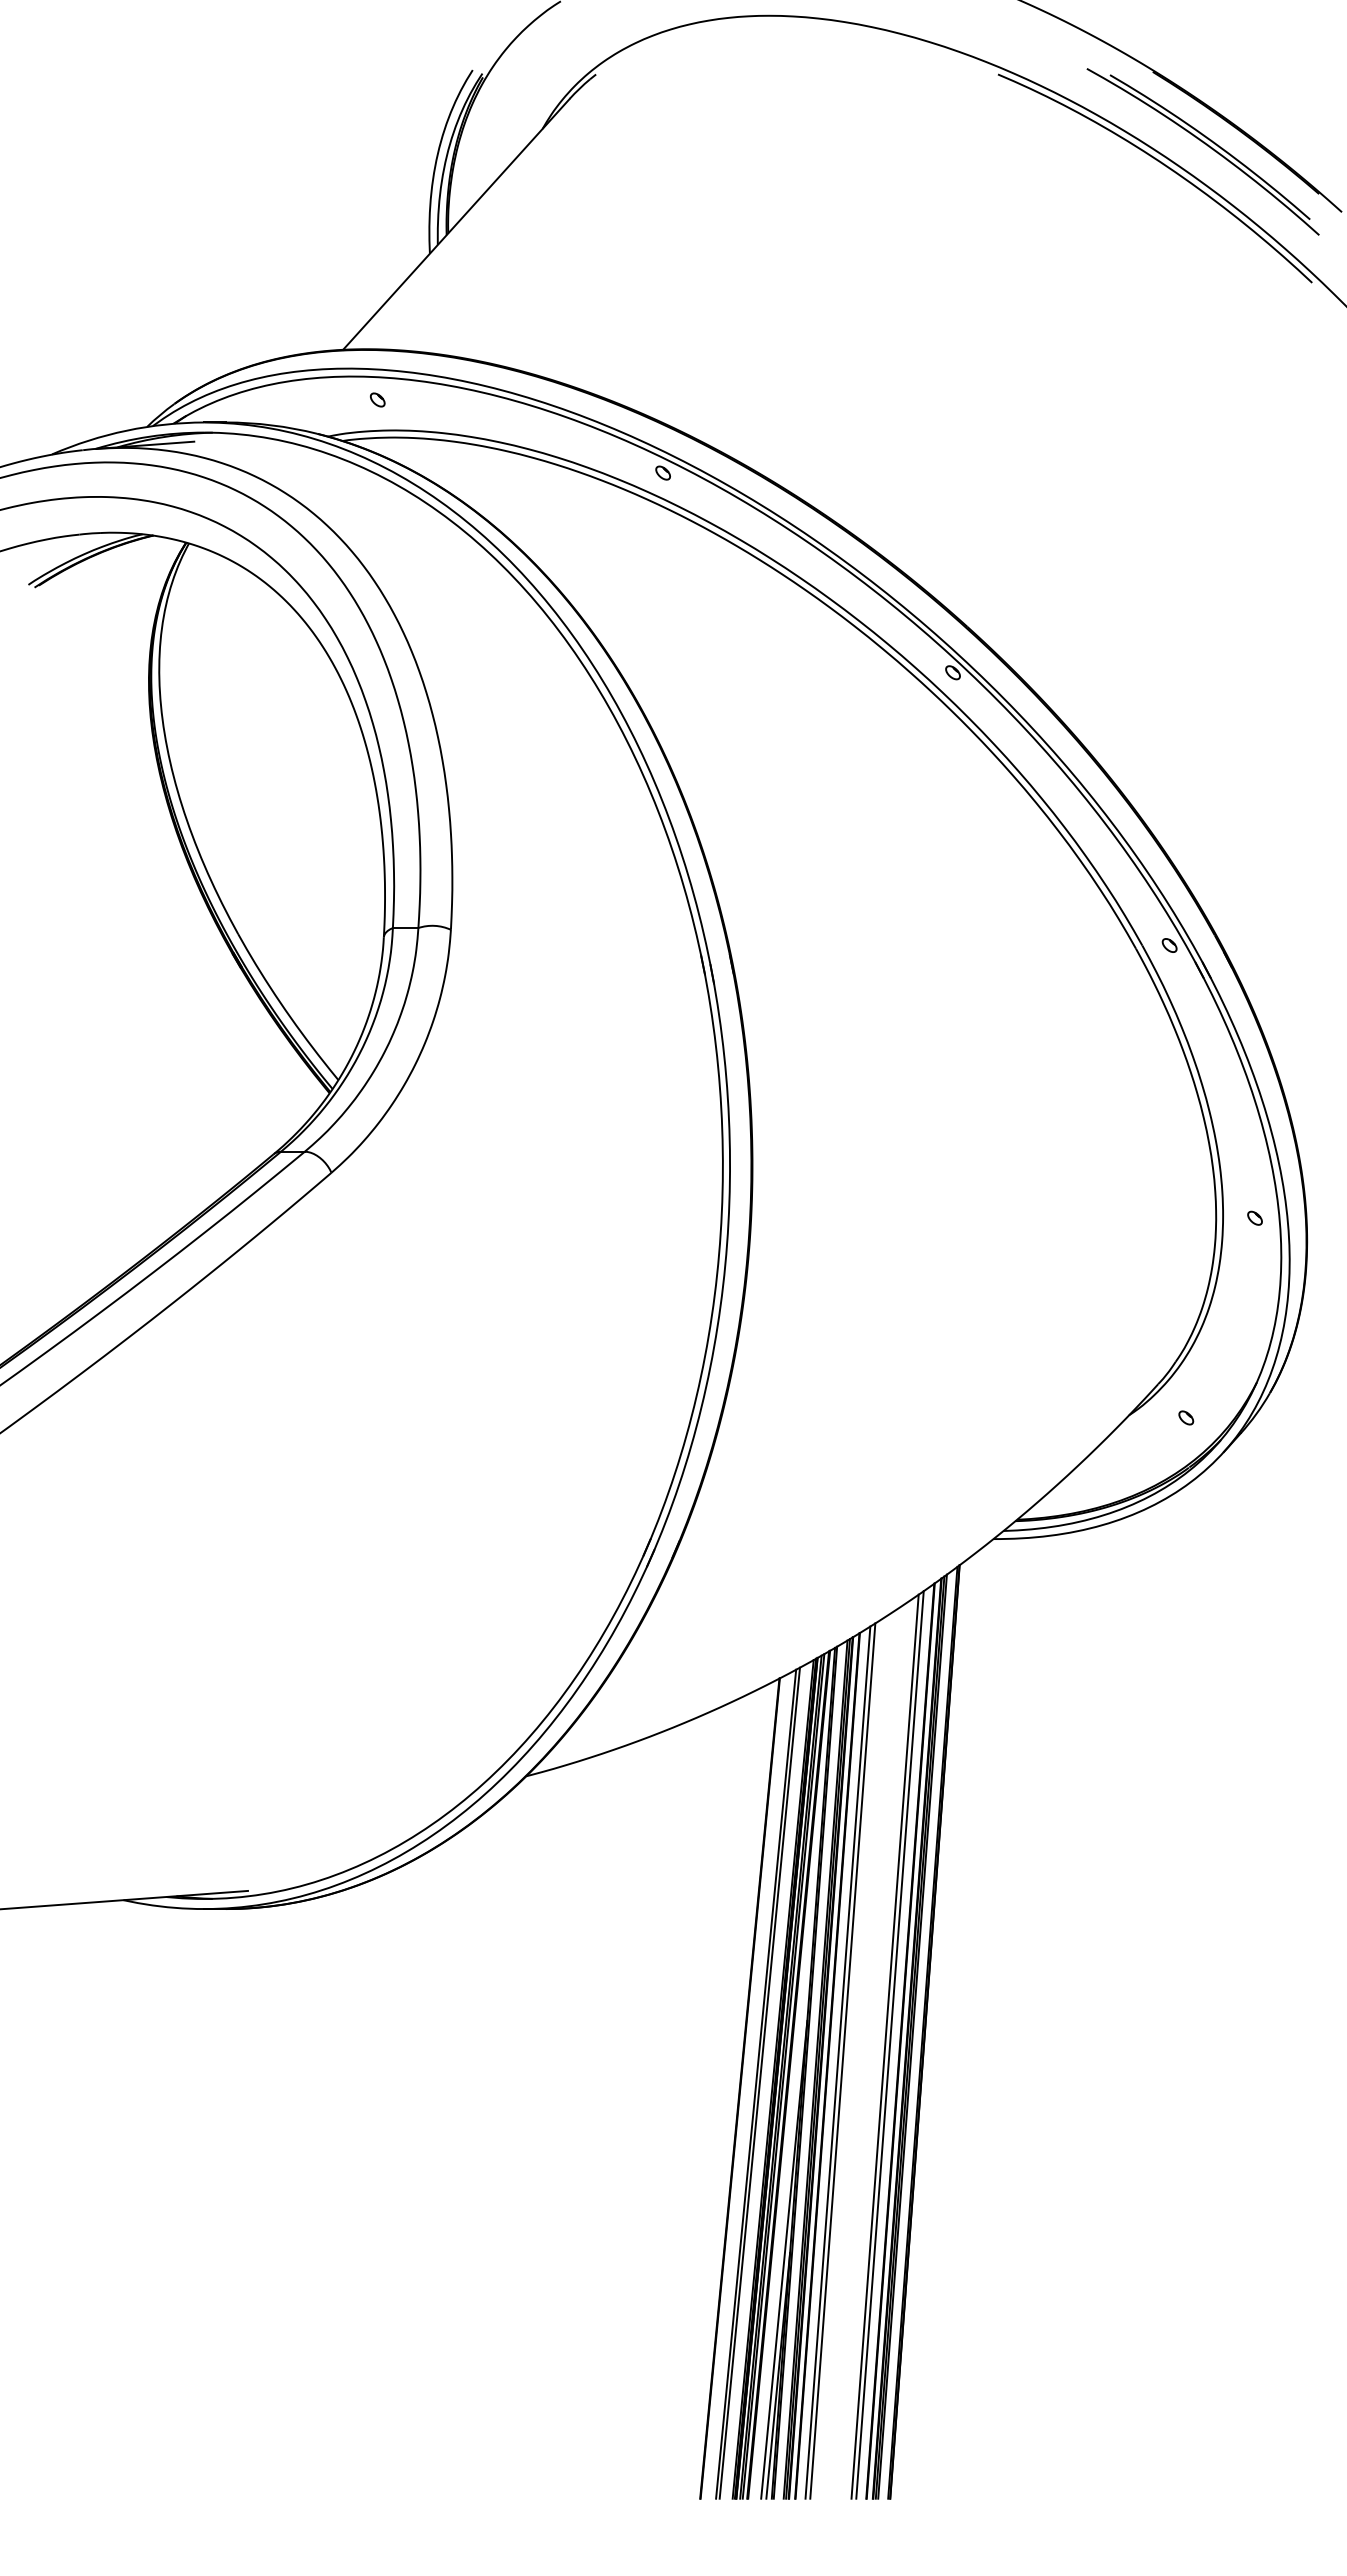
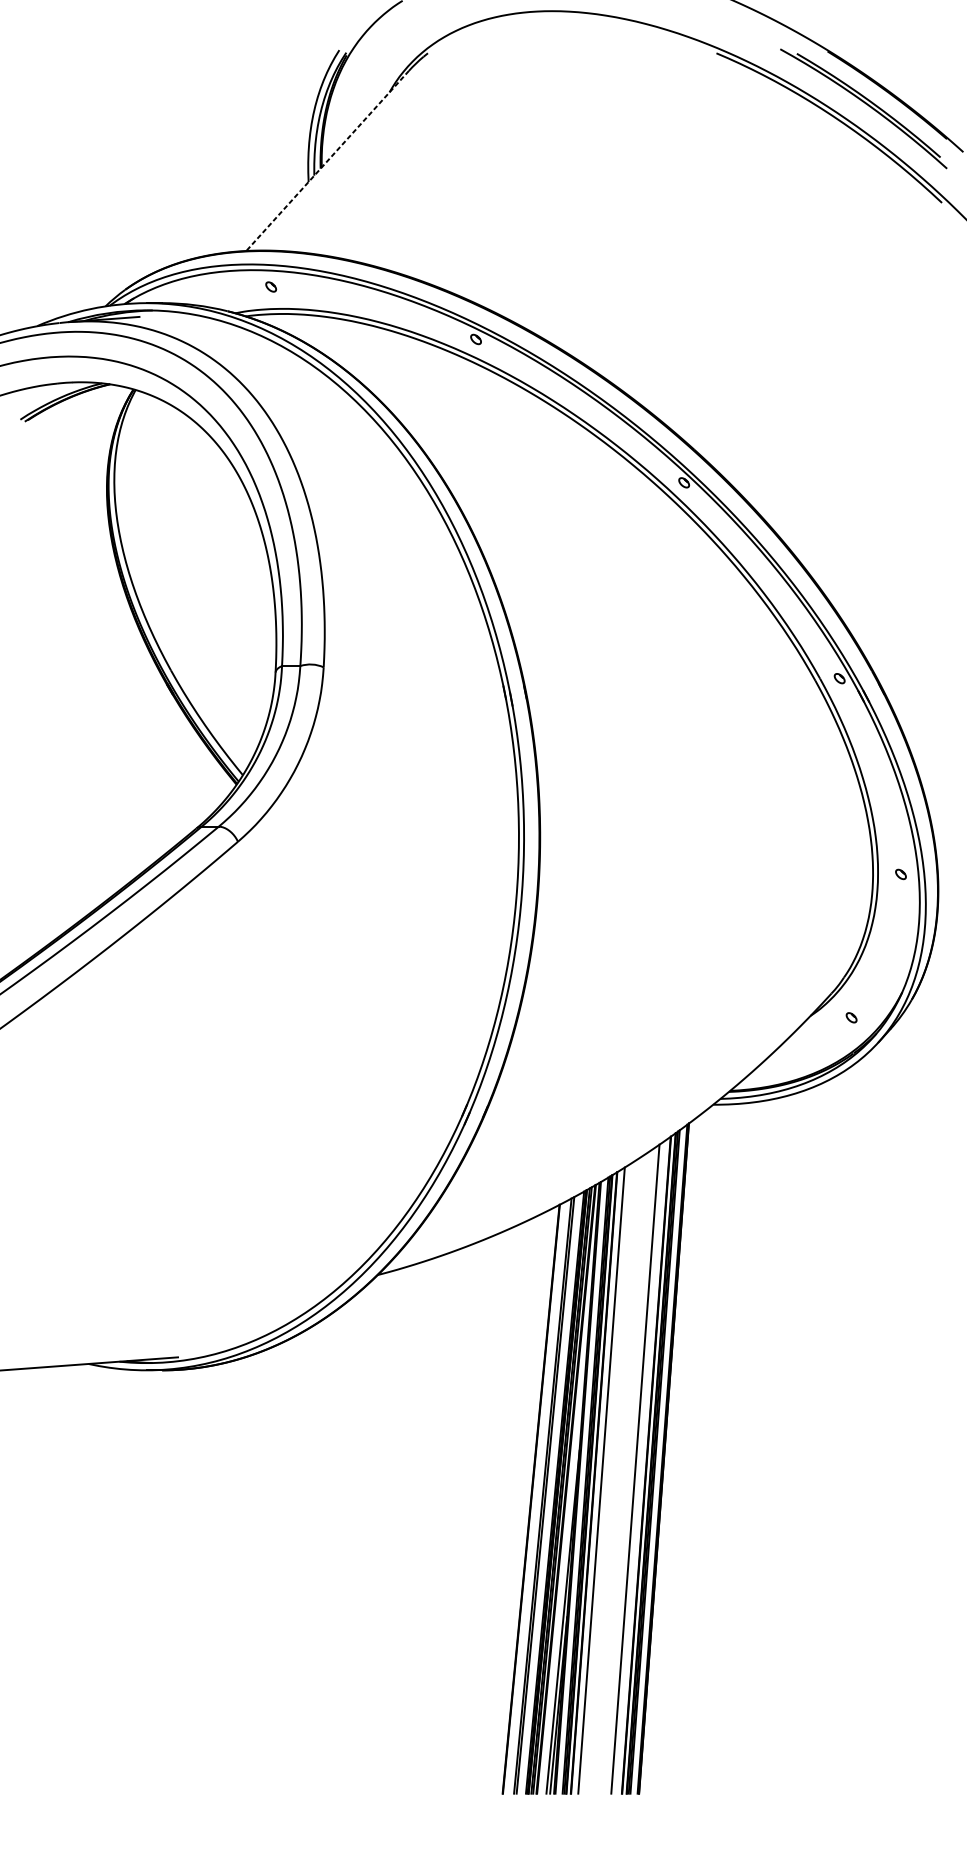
line: (456, 224) -> (327, 161), solid -> dashed
line: (889, 2044) -> (638, 1467), removed
line: (842, 2060) -> (604, 1479), removed

